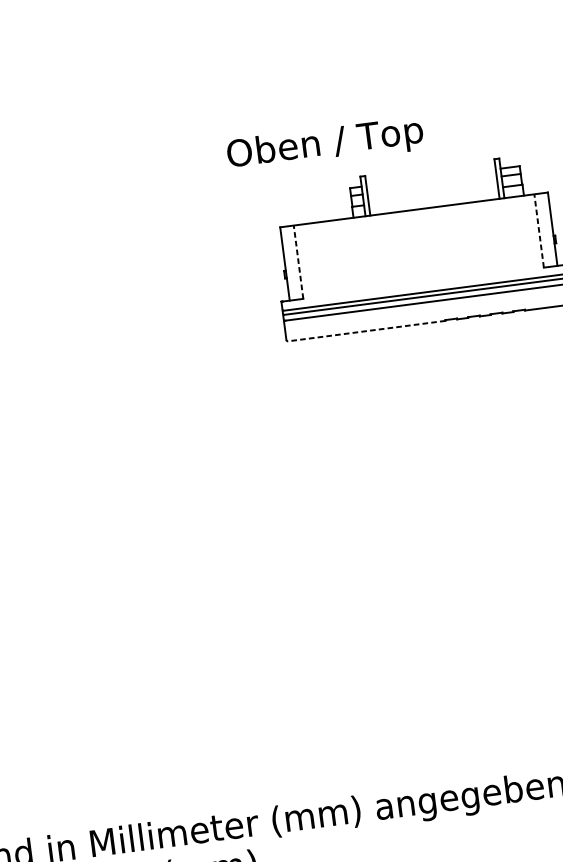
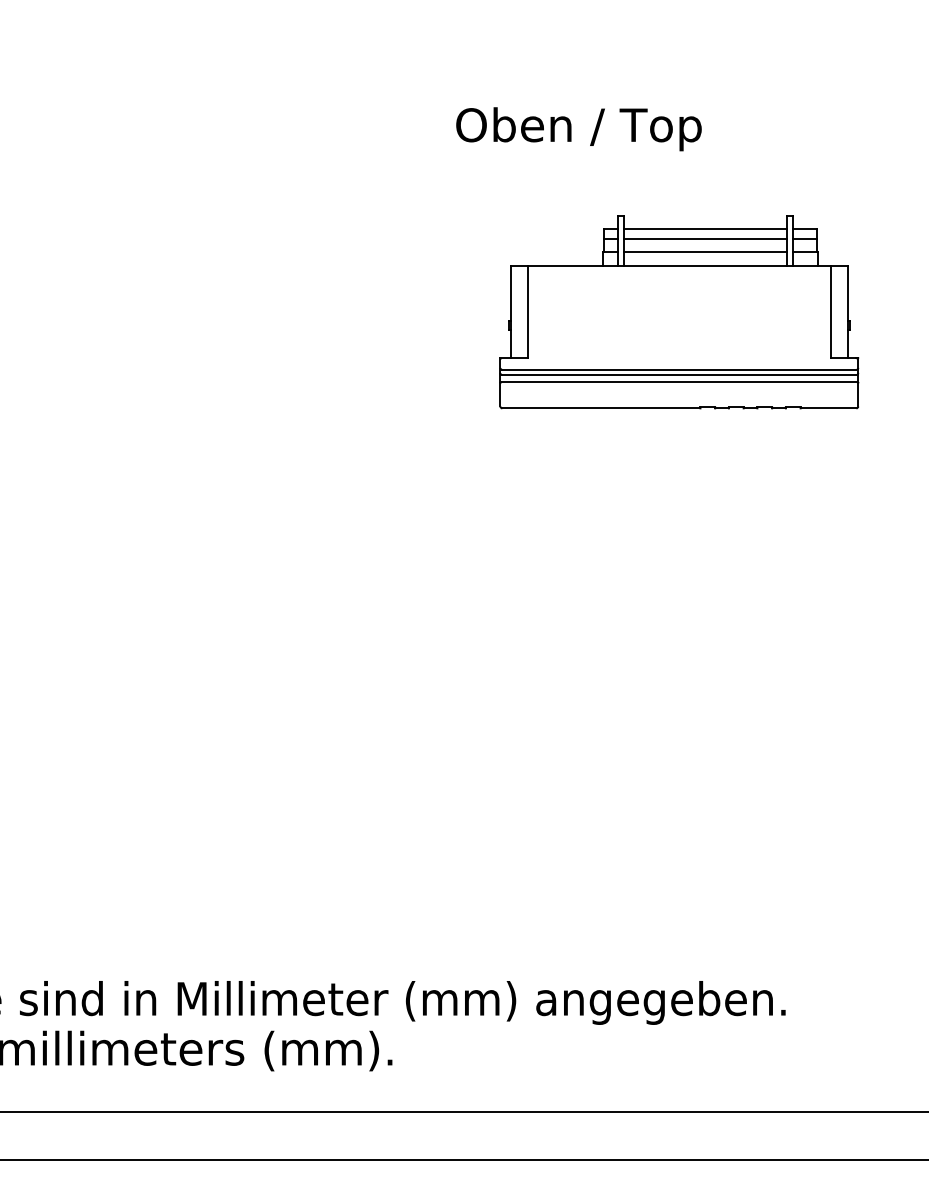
text: (324, 145) -> (578, 129), moved
line: (430, 177) -> (705, 228), added
line: (432, 185) -> (705, 238), added
line: (433, 196) -> (705, 252), added
line: (538, 230) -> (830, 311), dashed -> solid
line: (298, 261) -> (527, 311), dashed -> solid
line: (366, 331) -> (600, 408), dashed -> solid

